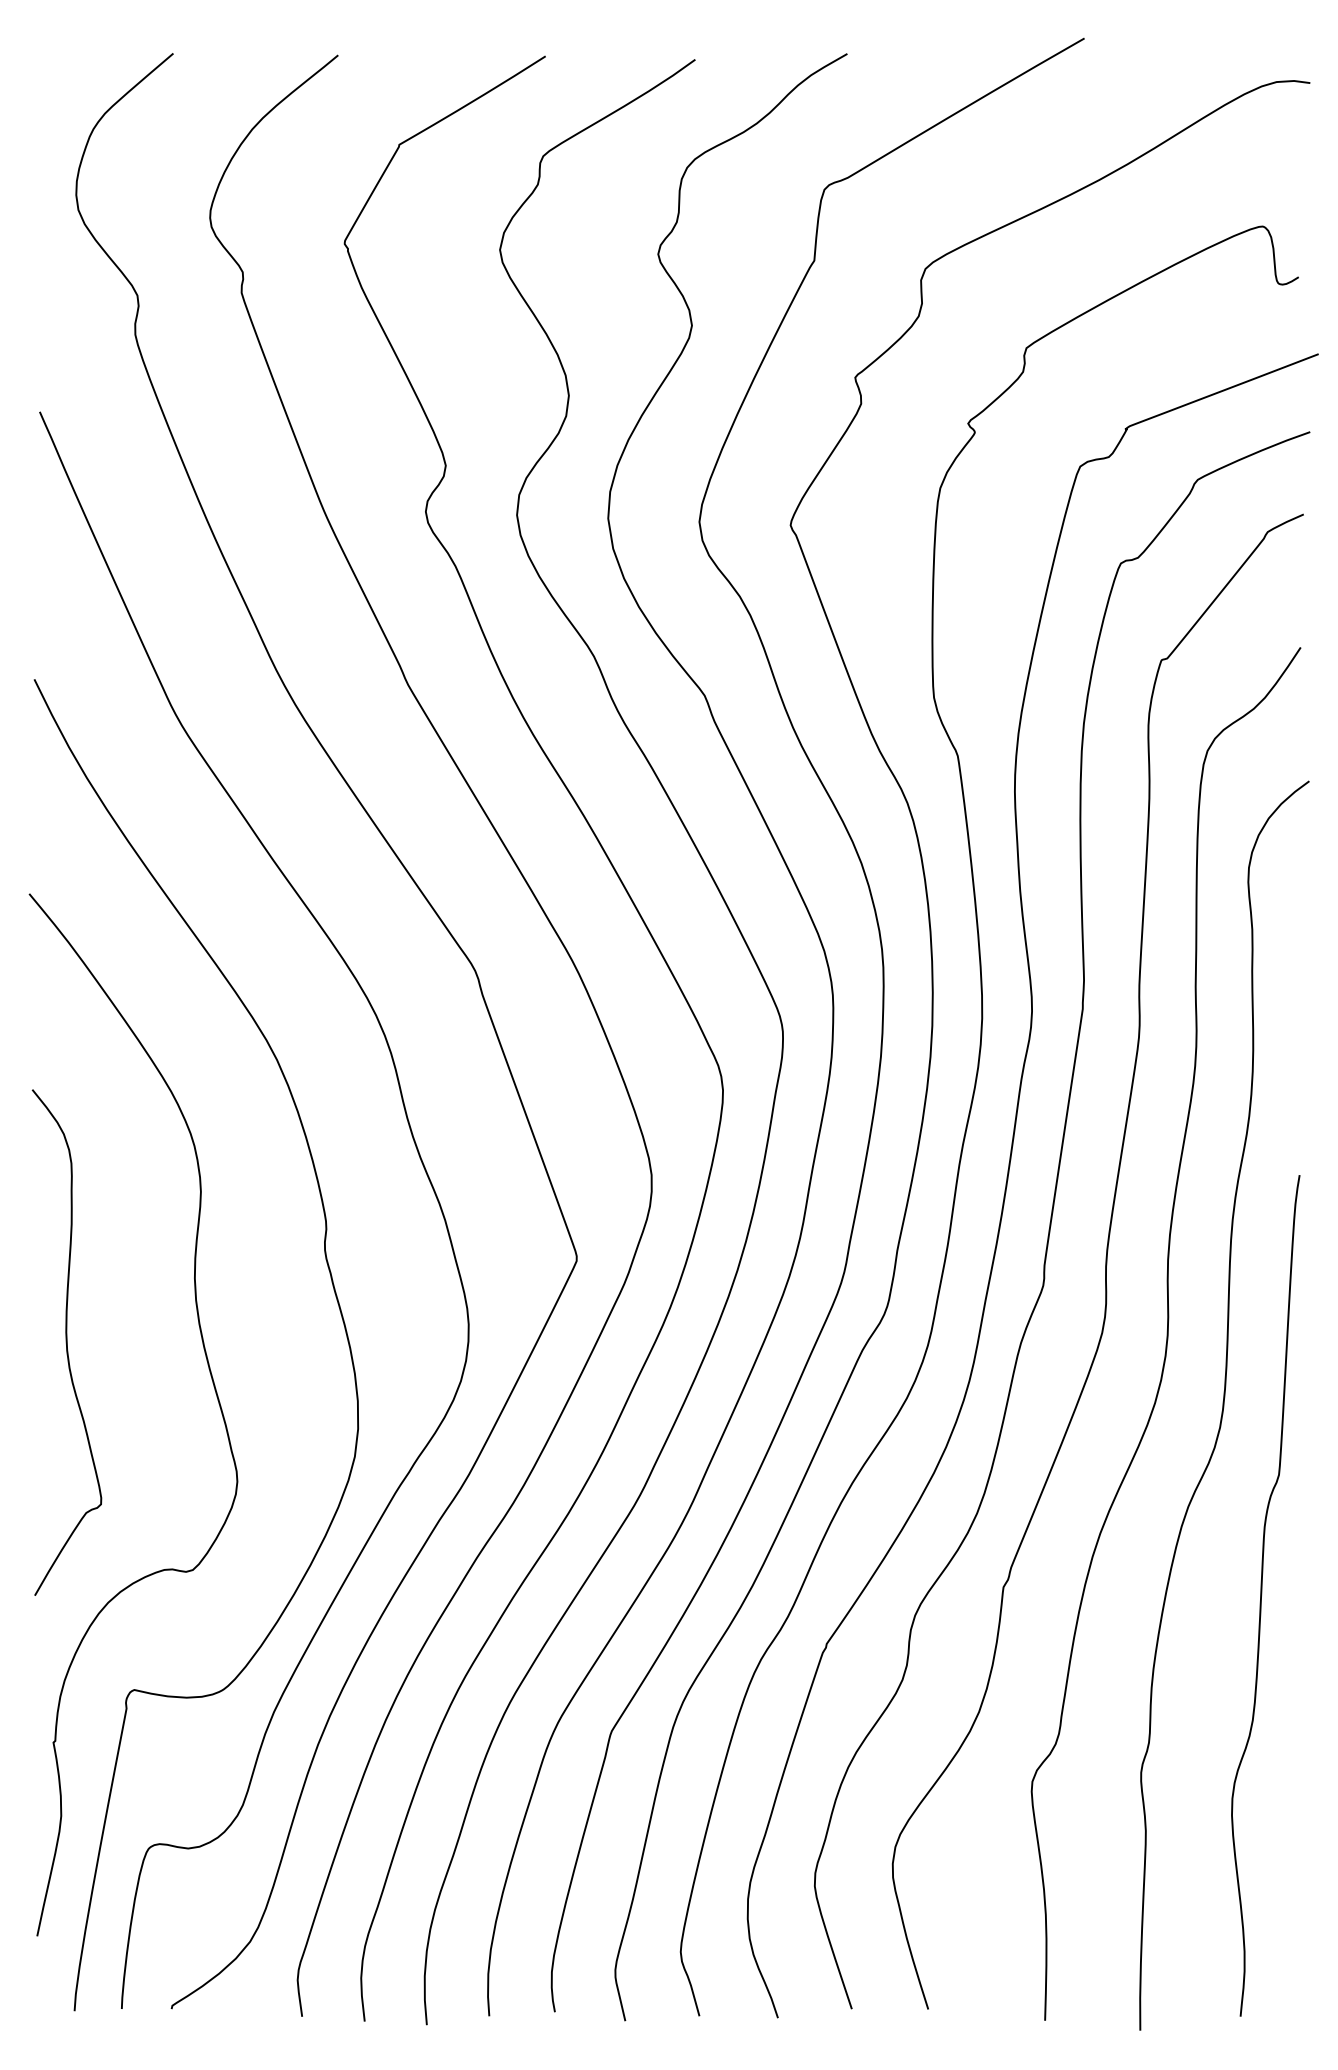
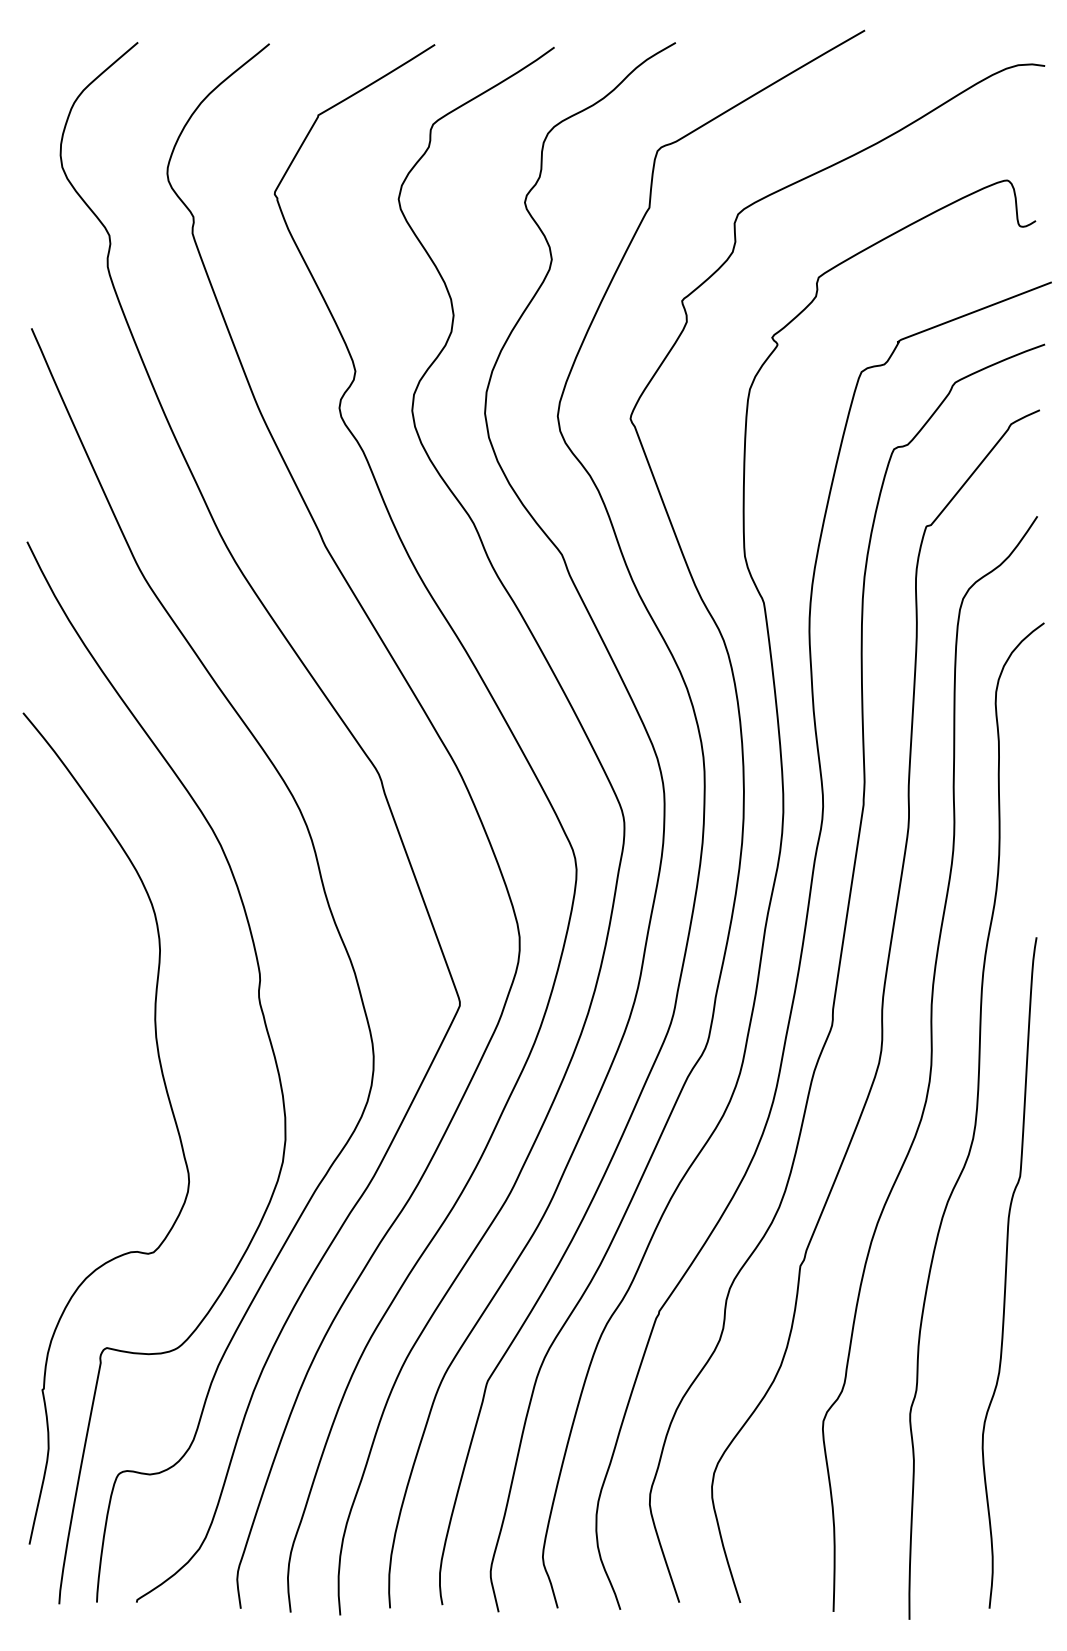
curve: (66, 1342) -> (52, 1070), removed

